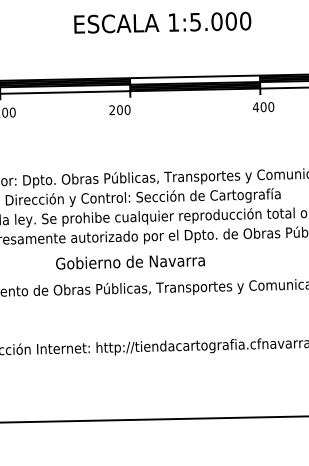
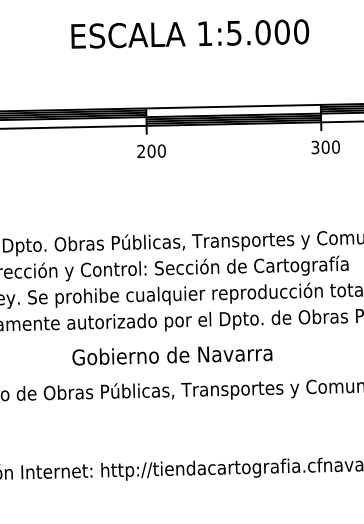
text: (255, 107) -> (314, 147), 400 -> 300
text: (119, 110) -> (150, 151), moved
text: (130, 262) -> (172, 355), moved

